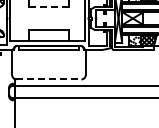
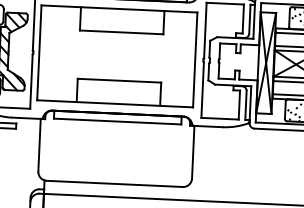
line: (48, 7) -> (120, 33), dashed -> solid
line: (48, 79) -> (113, 183), dashed -> solid

